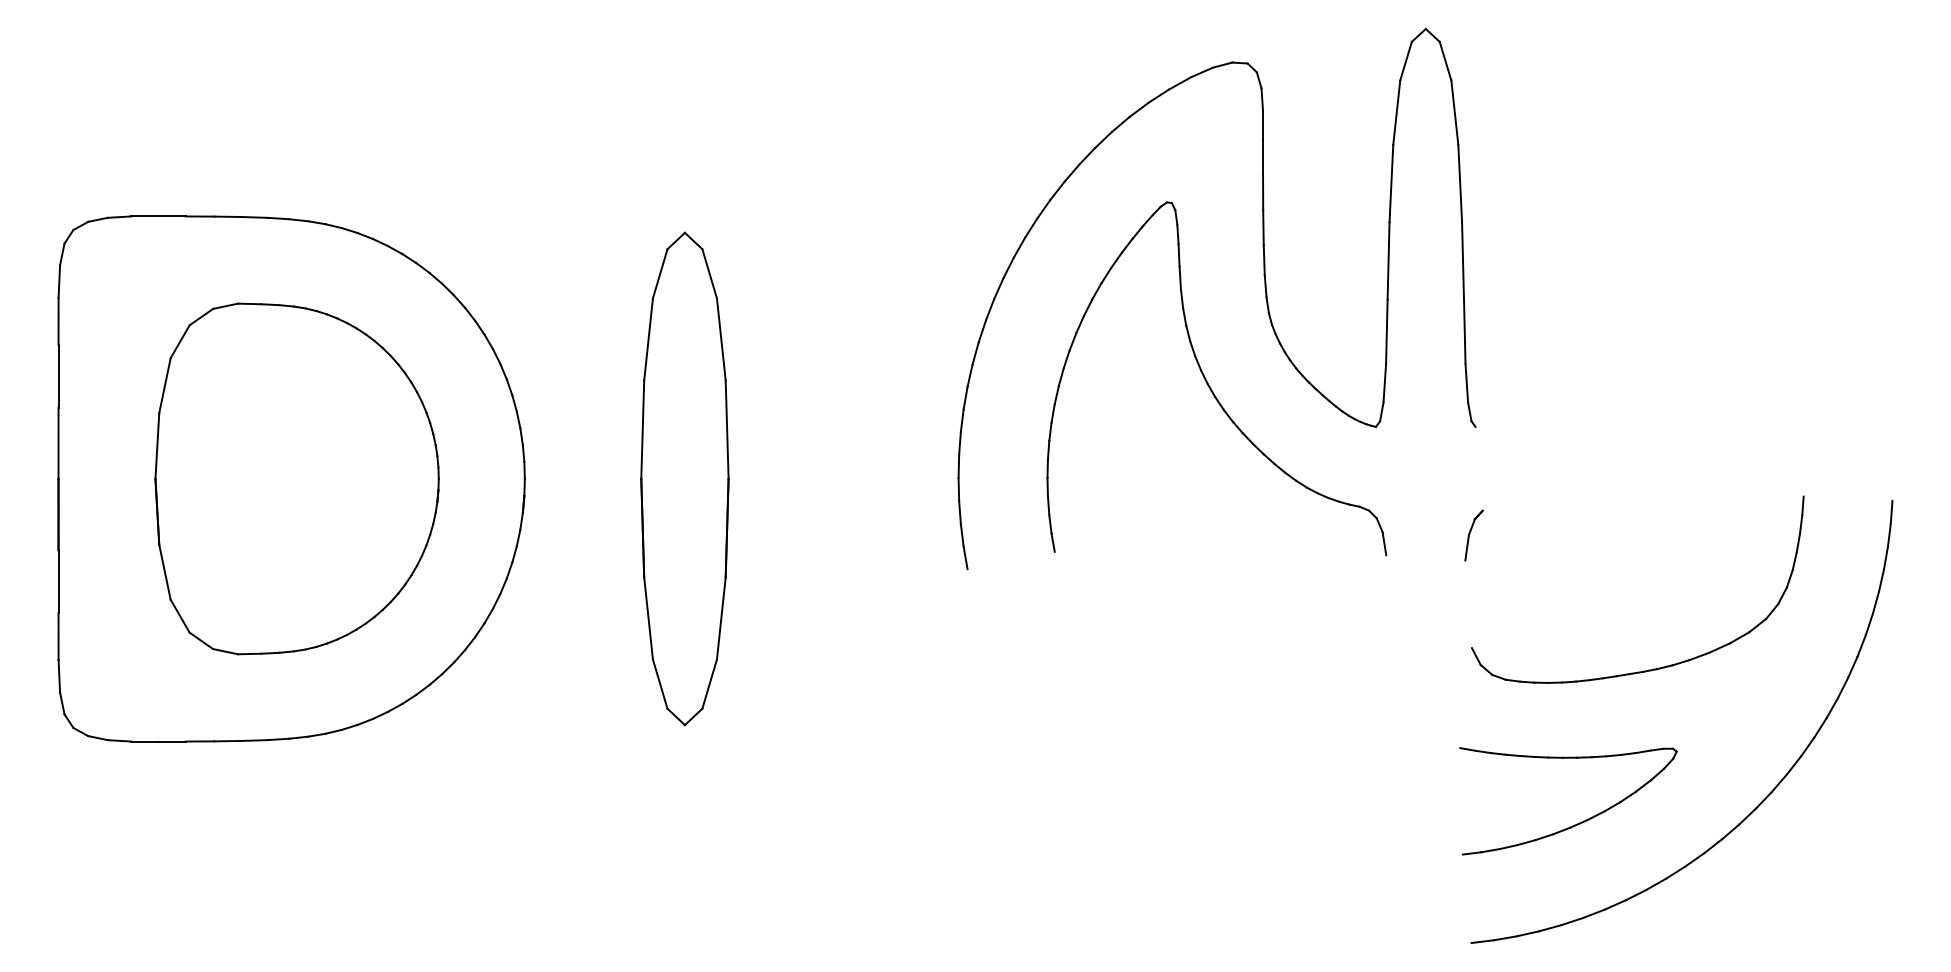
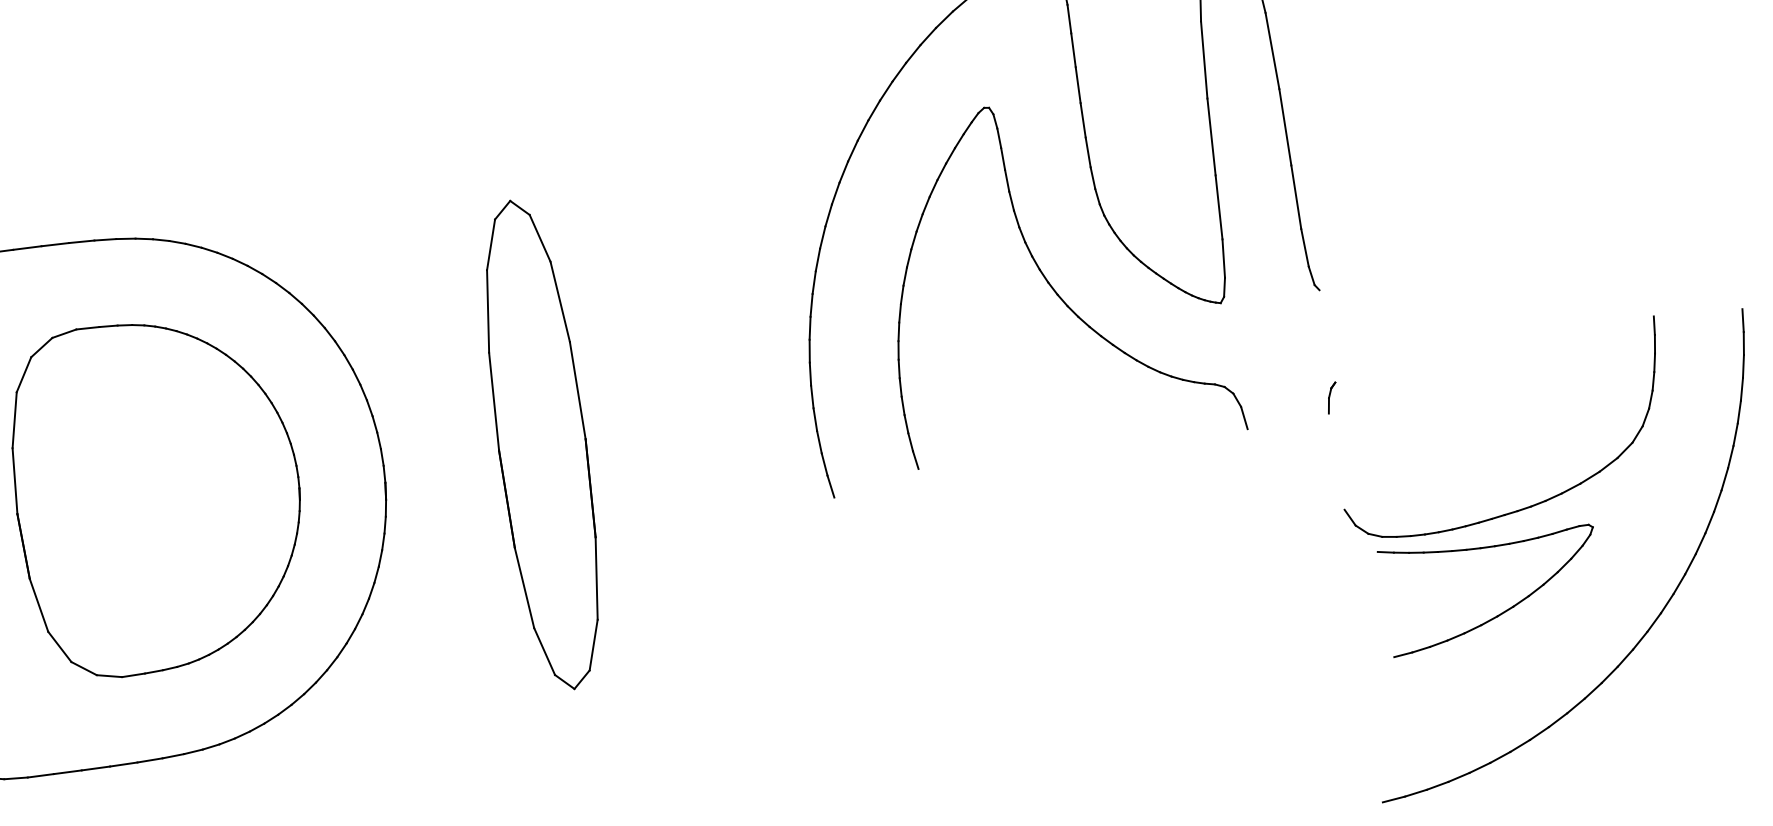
part: (1473, 535) -> (1331, 398), size x0.6
part: (1579, 822) -> (1505, 610), moved

